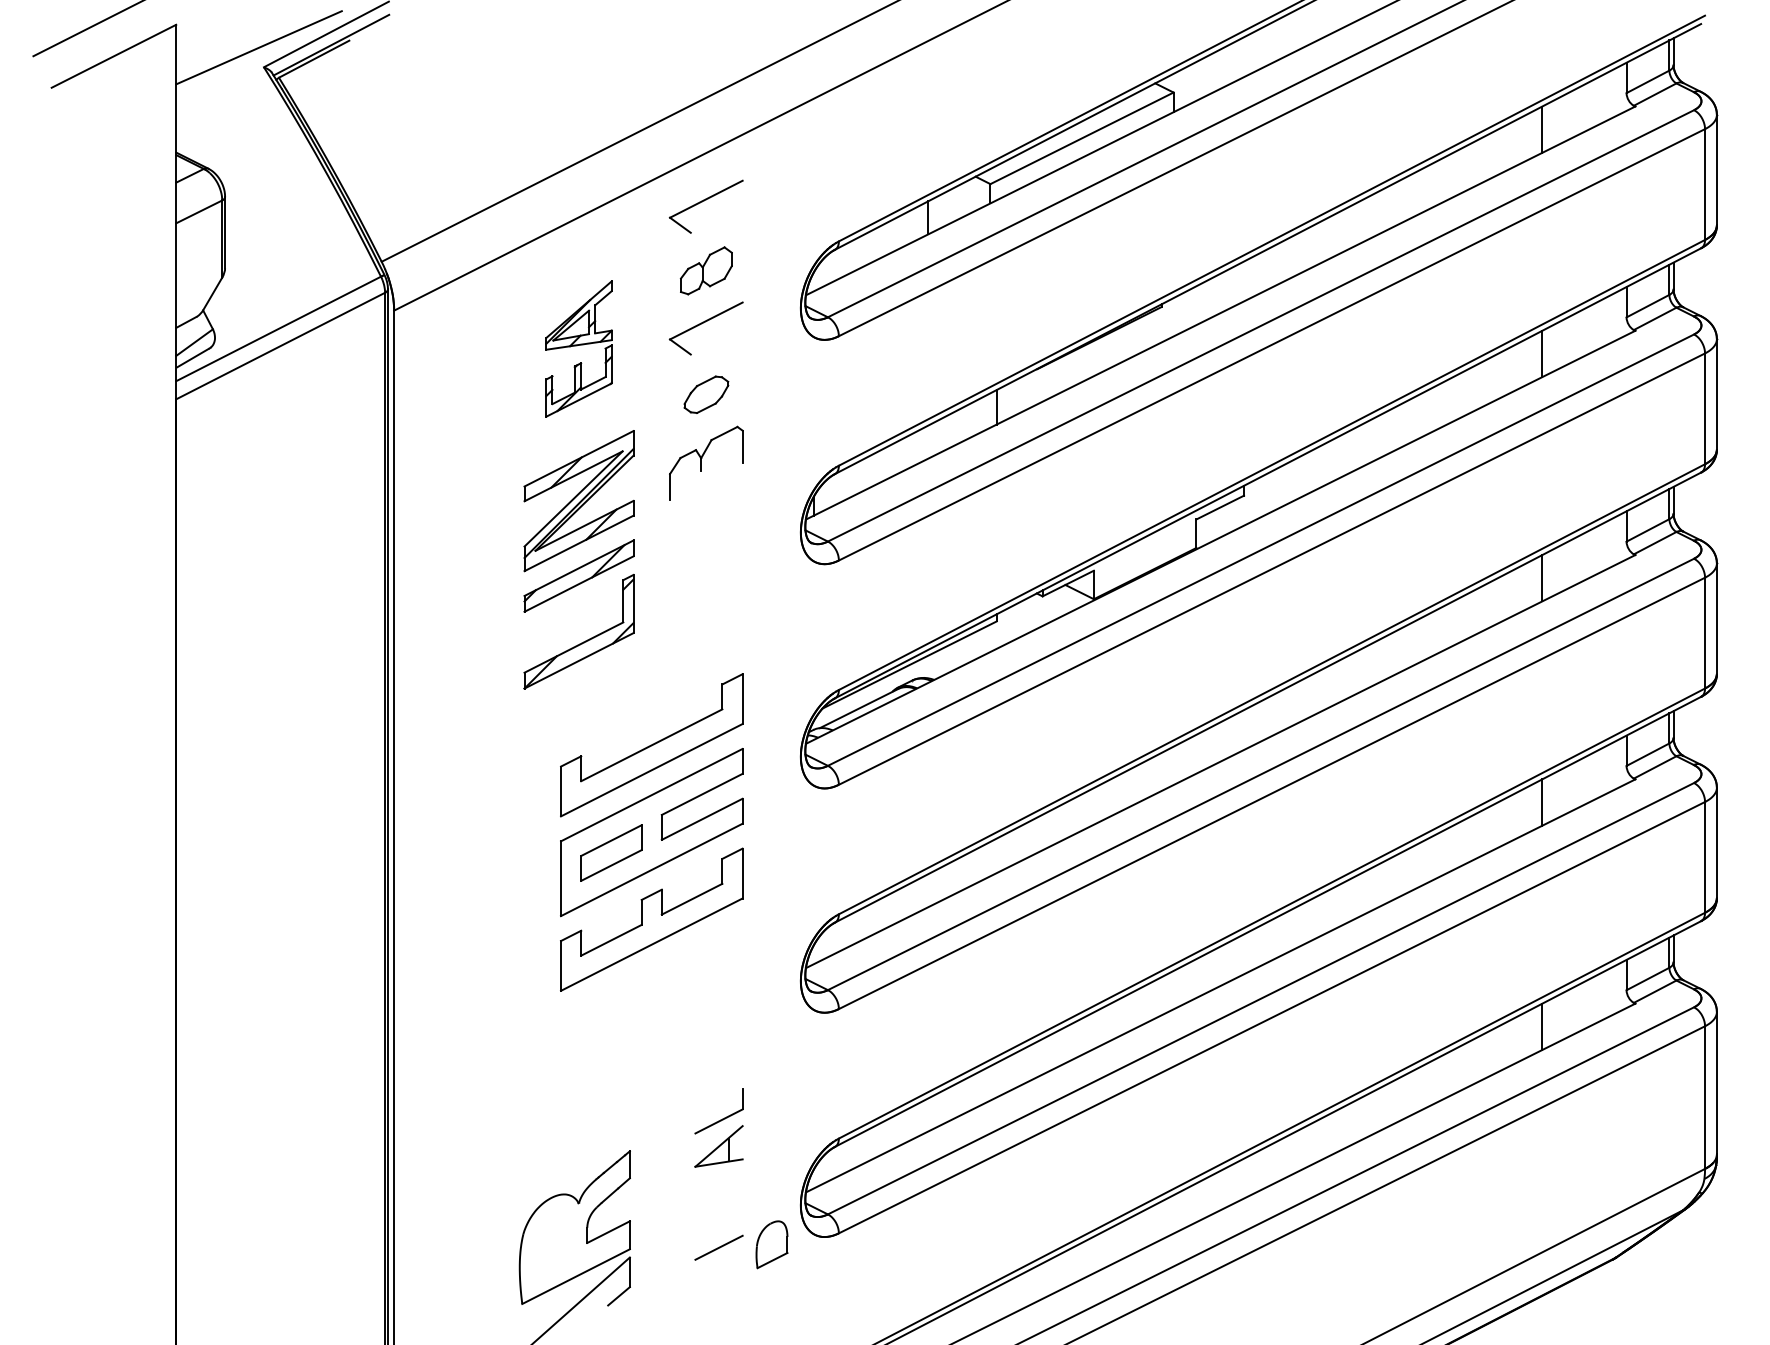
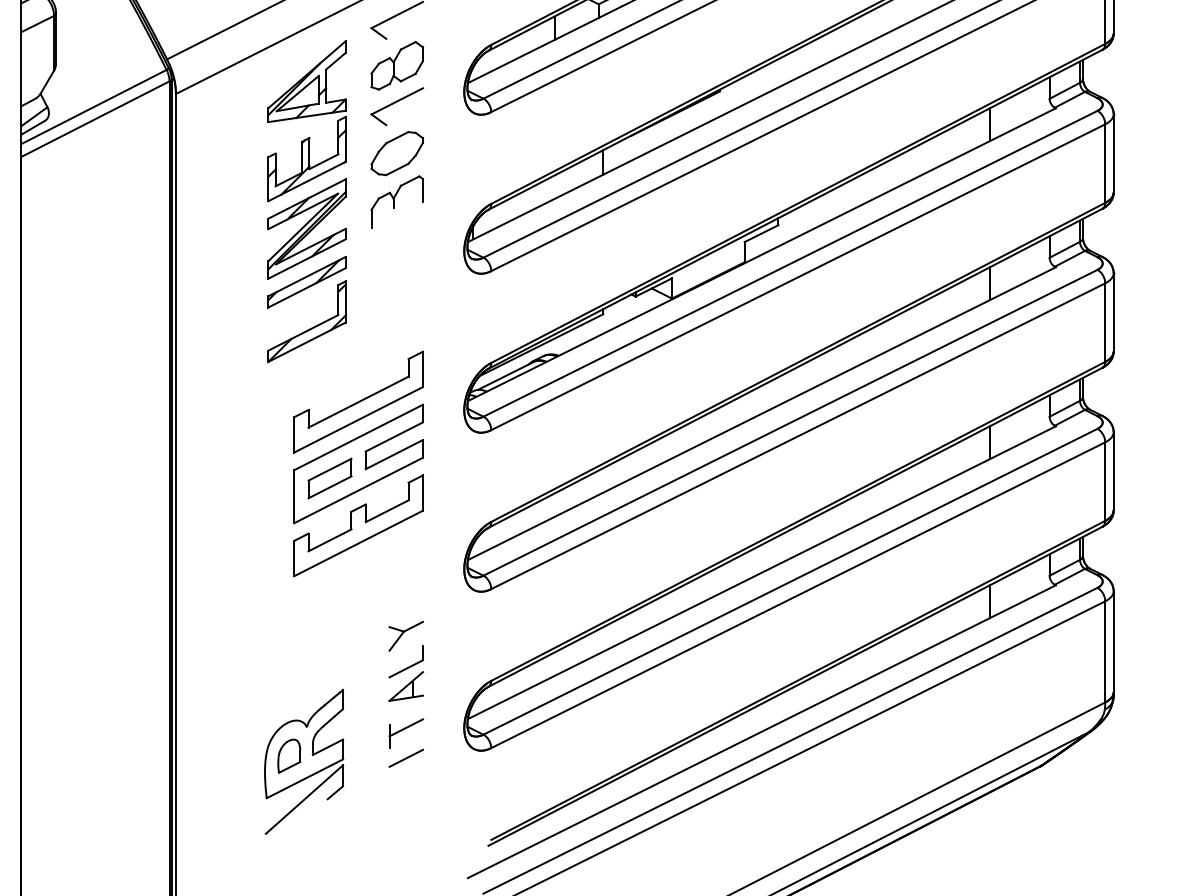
part: (706, 270) -> (397, 65), size x1.43
part: (578, 348) -> (306, 120), size x1.67
part: (706, 394) -> (397, 153), size x1.67
part: (718, 1075) -> (405, 636), added
part: (718, 1212) -> (405, 733), added
part: (771, 1244) -> (288, 756), moved

